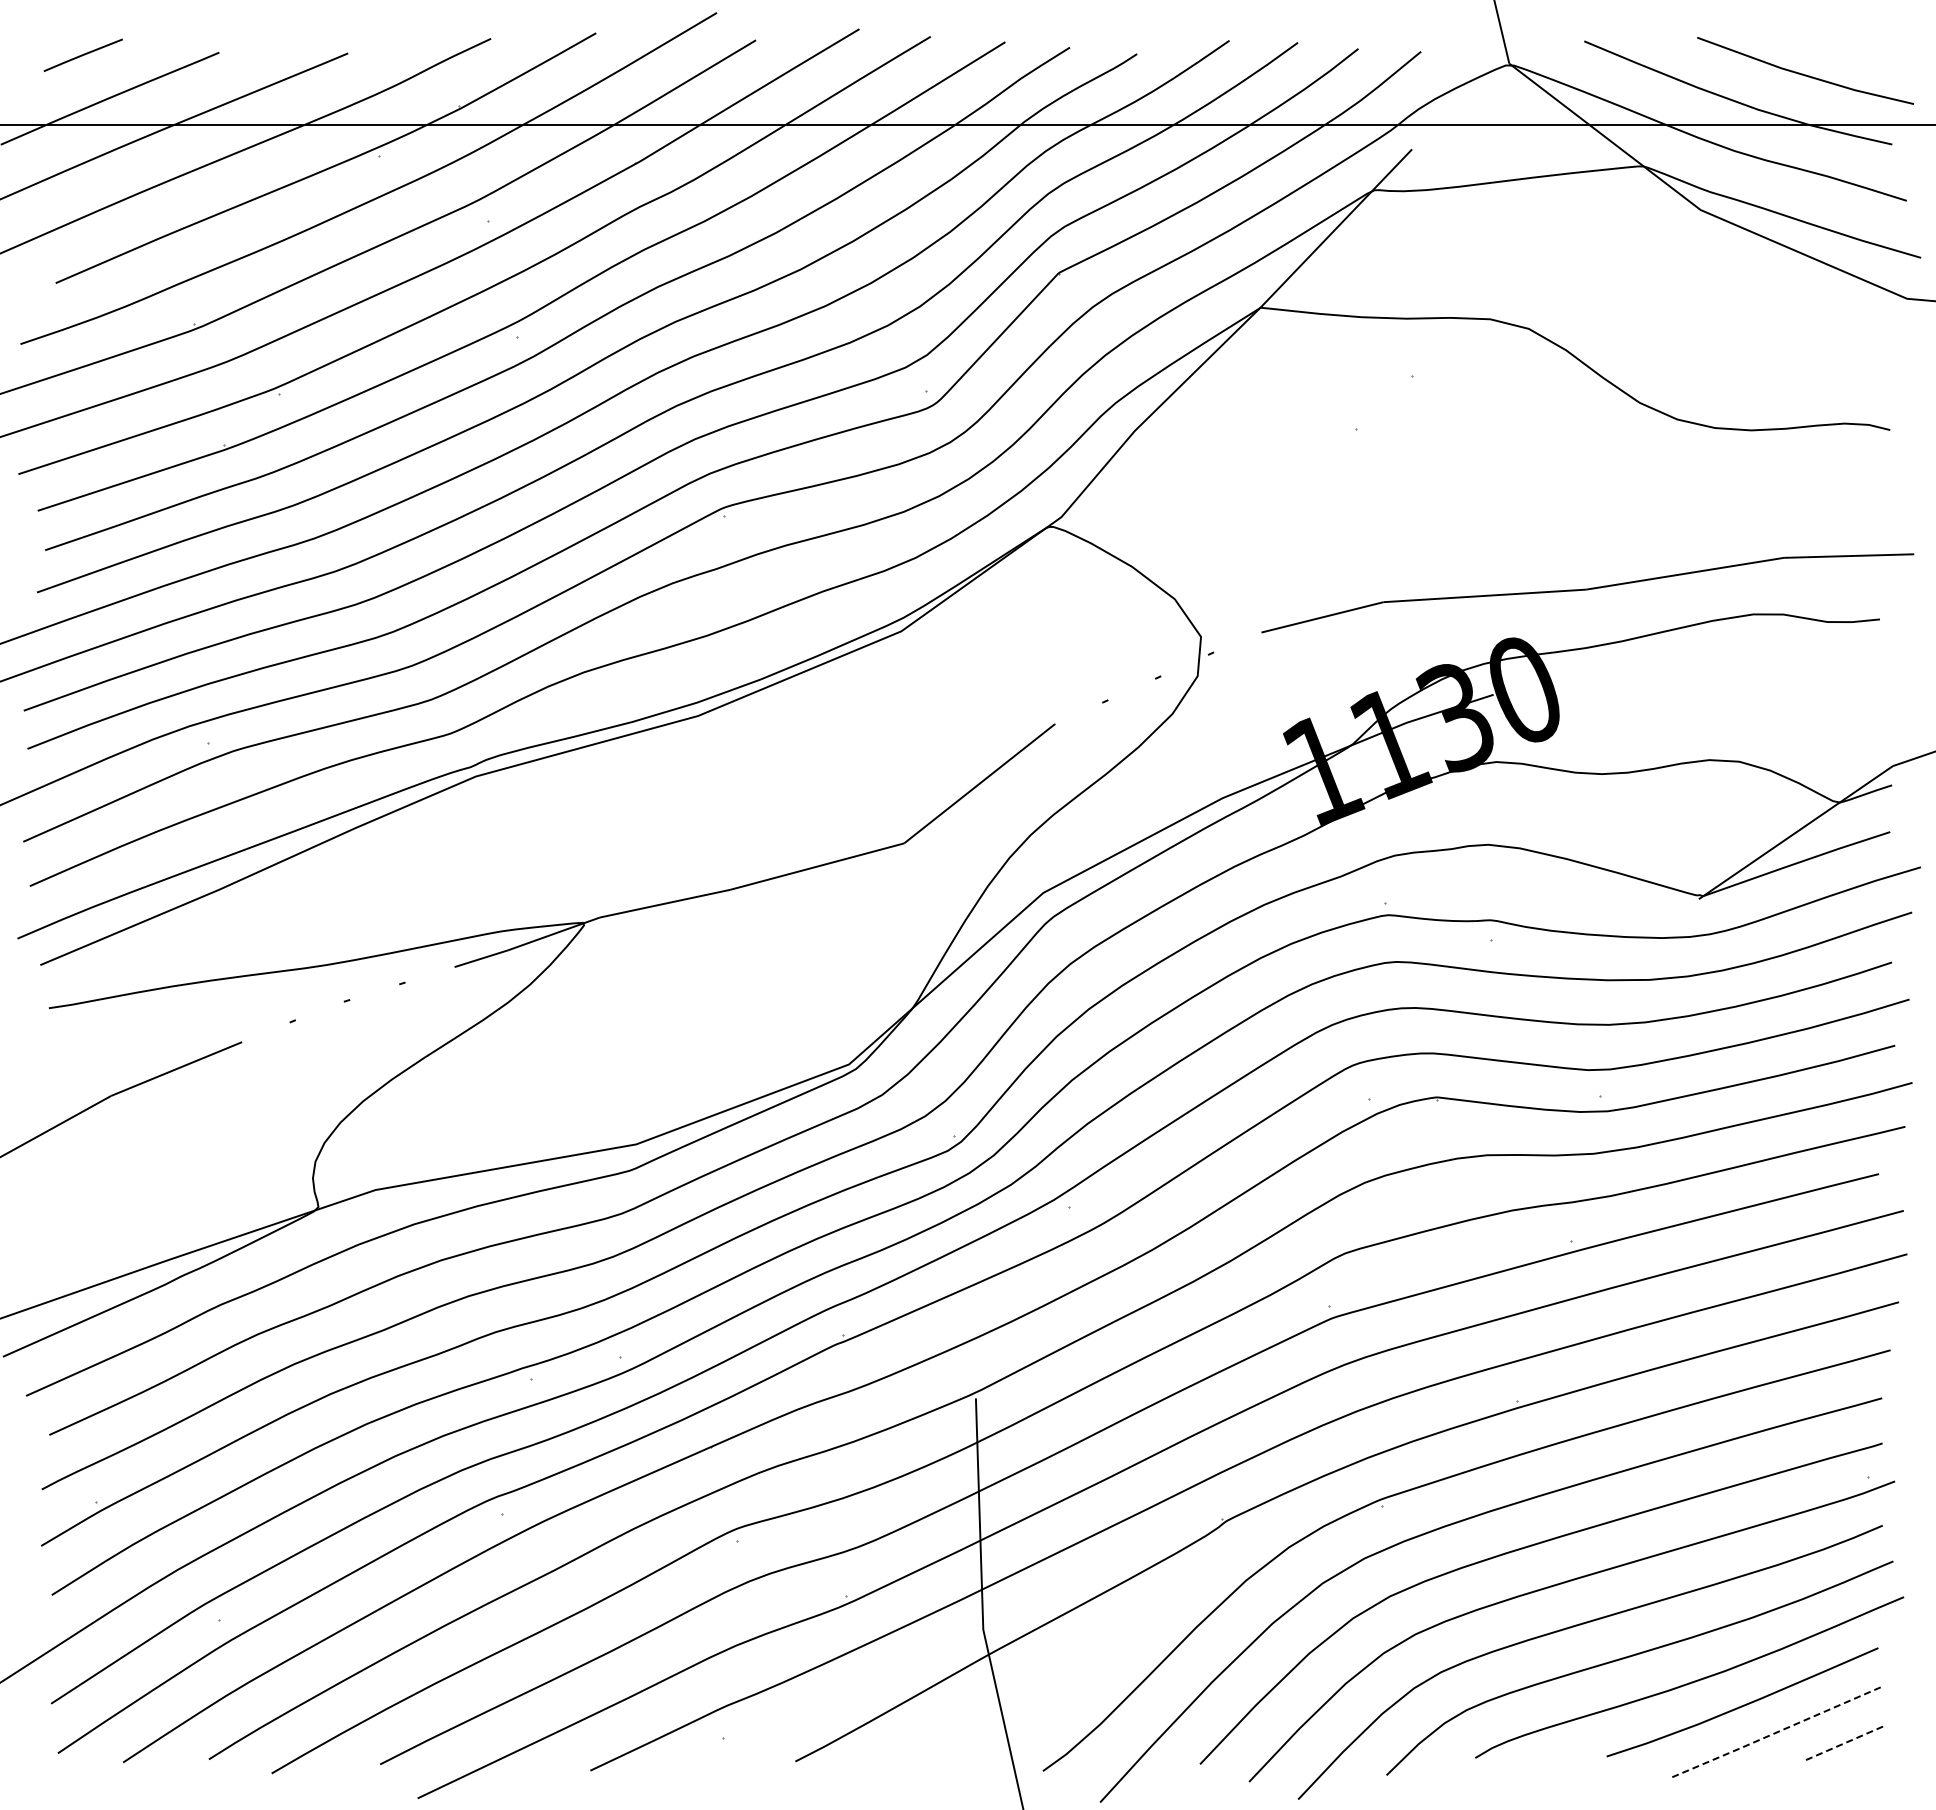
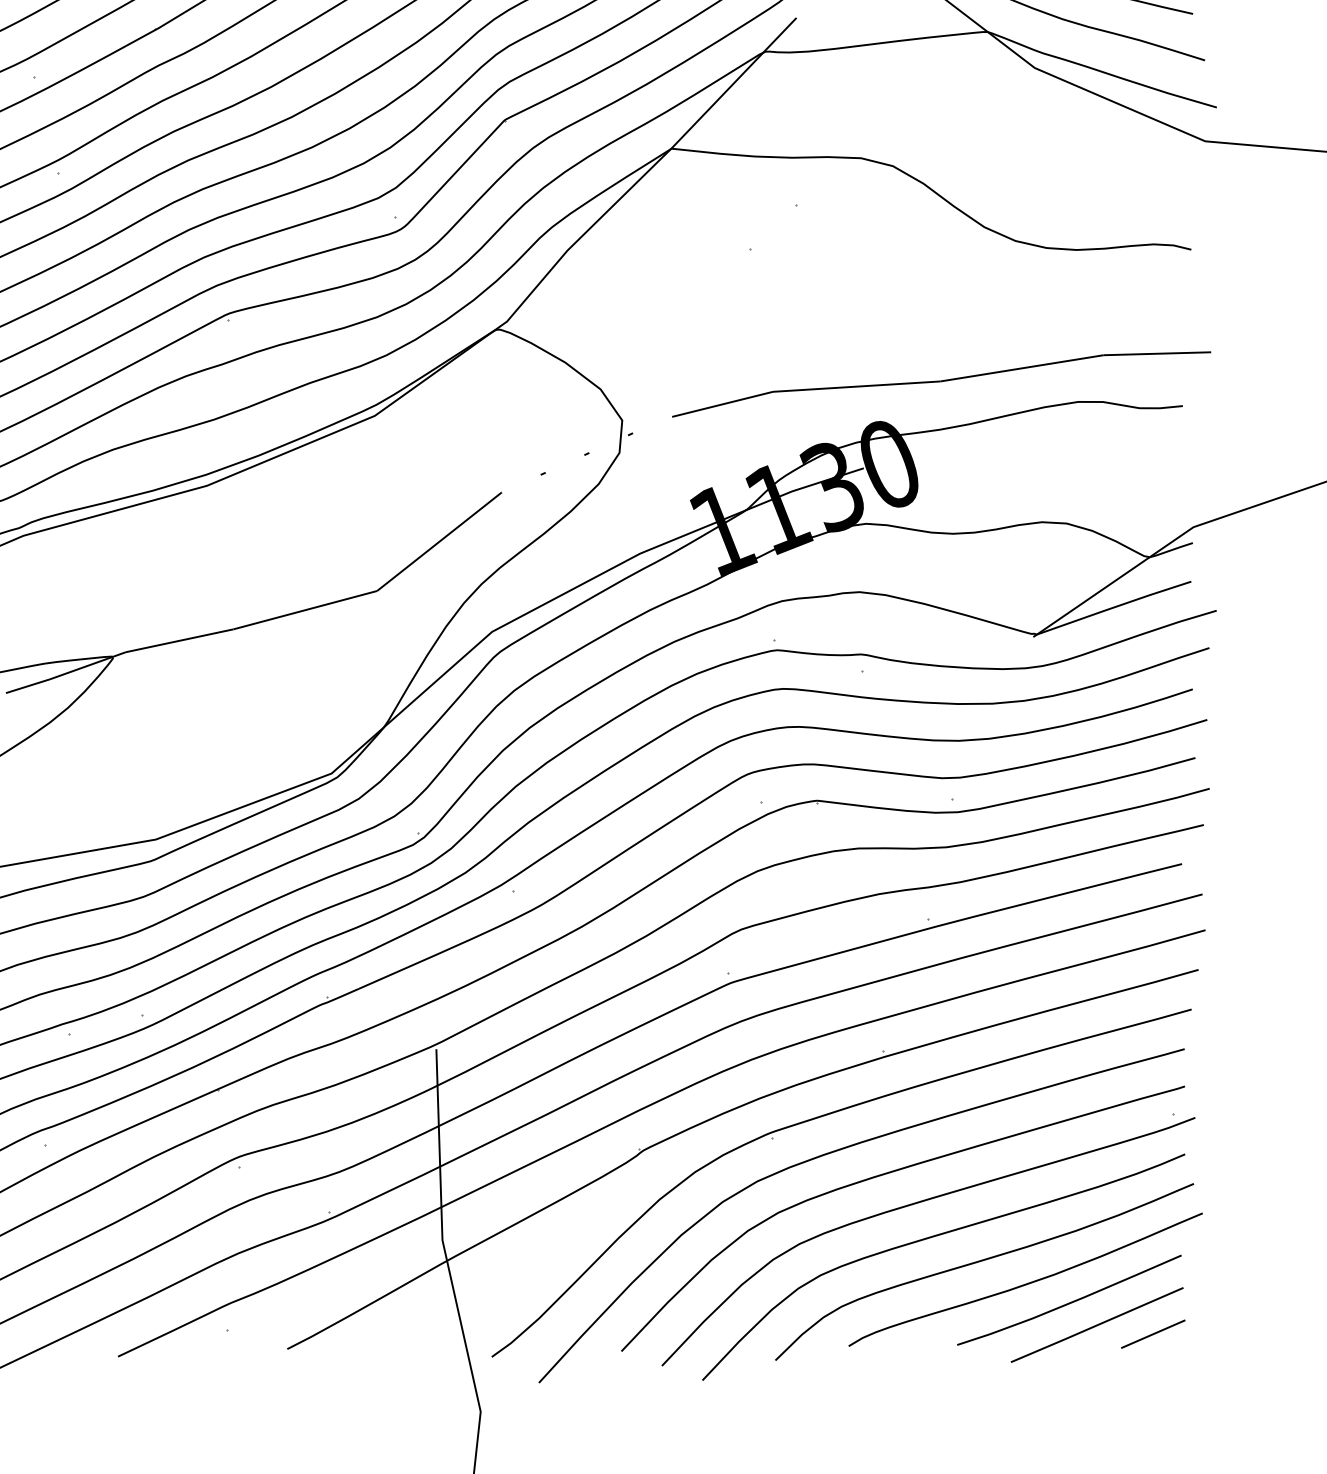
line: (1775, 1733) -> (1096, 1325), dashed -> solid
line: (1843, 1743) -> (1152, 1334), dashed -> solid

